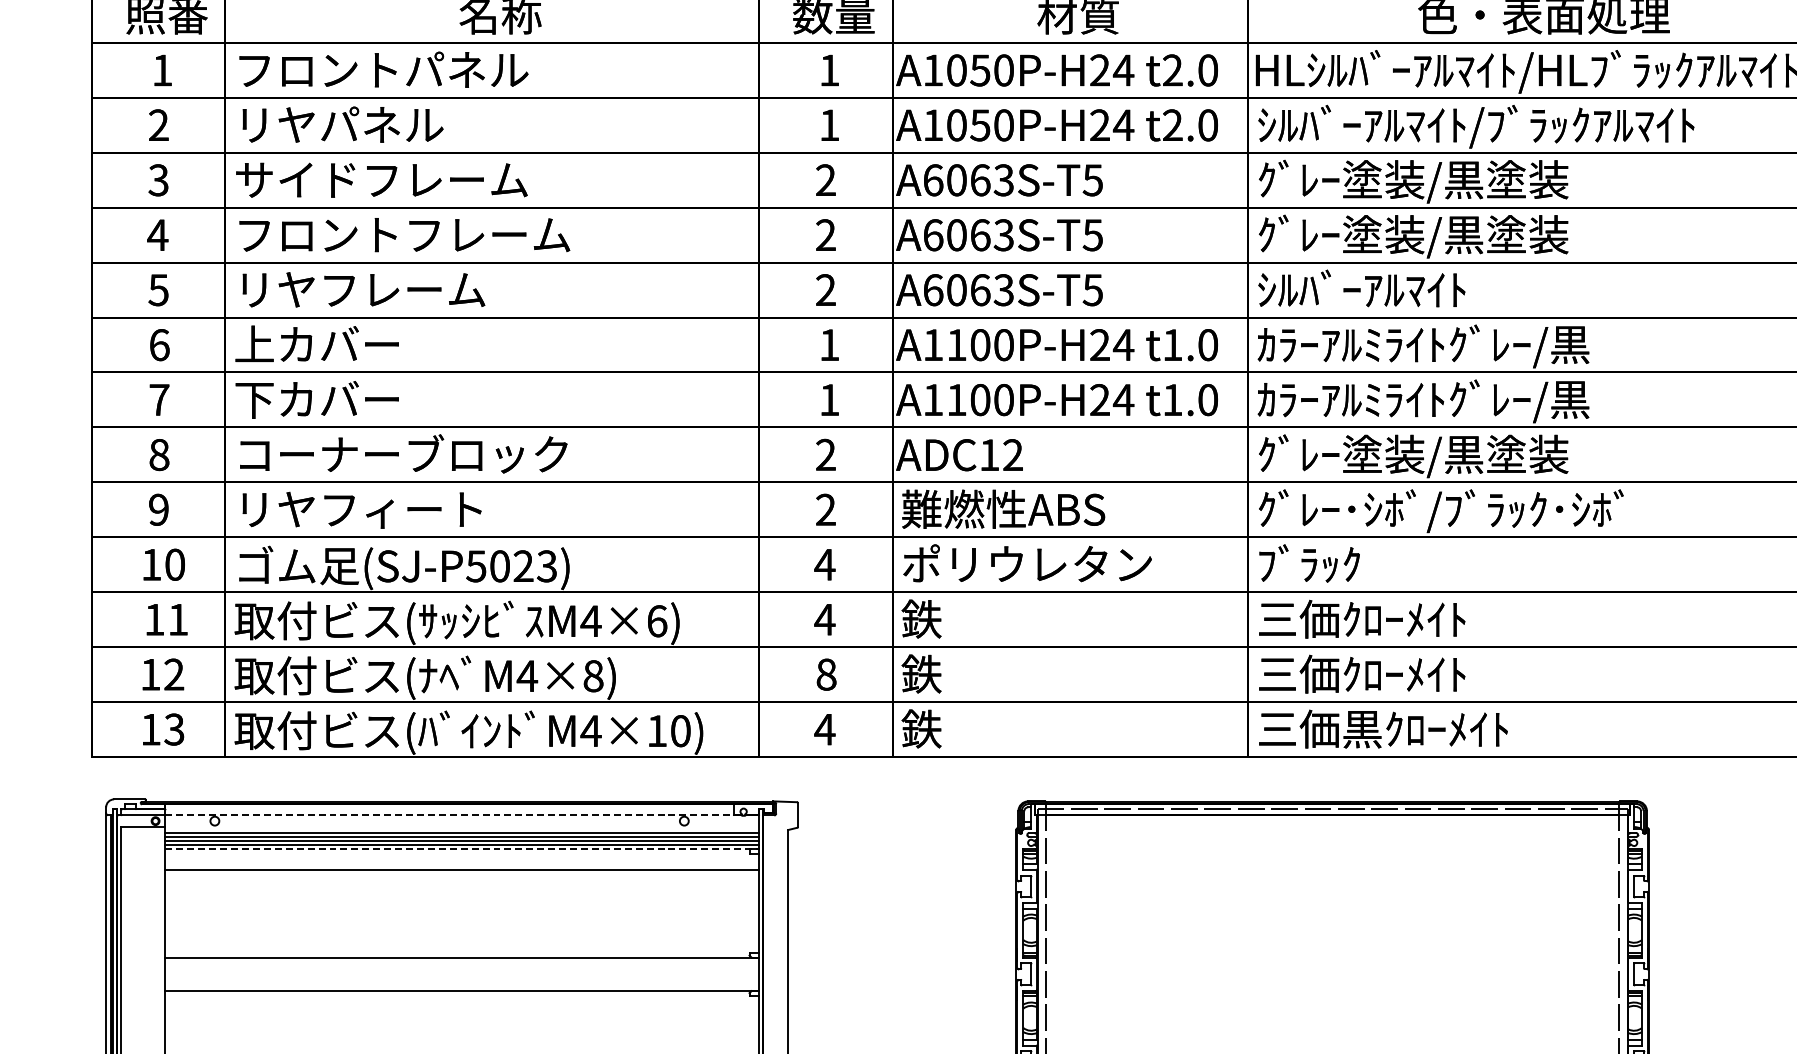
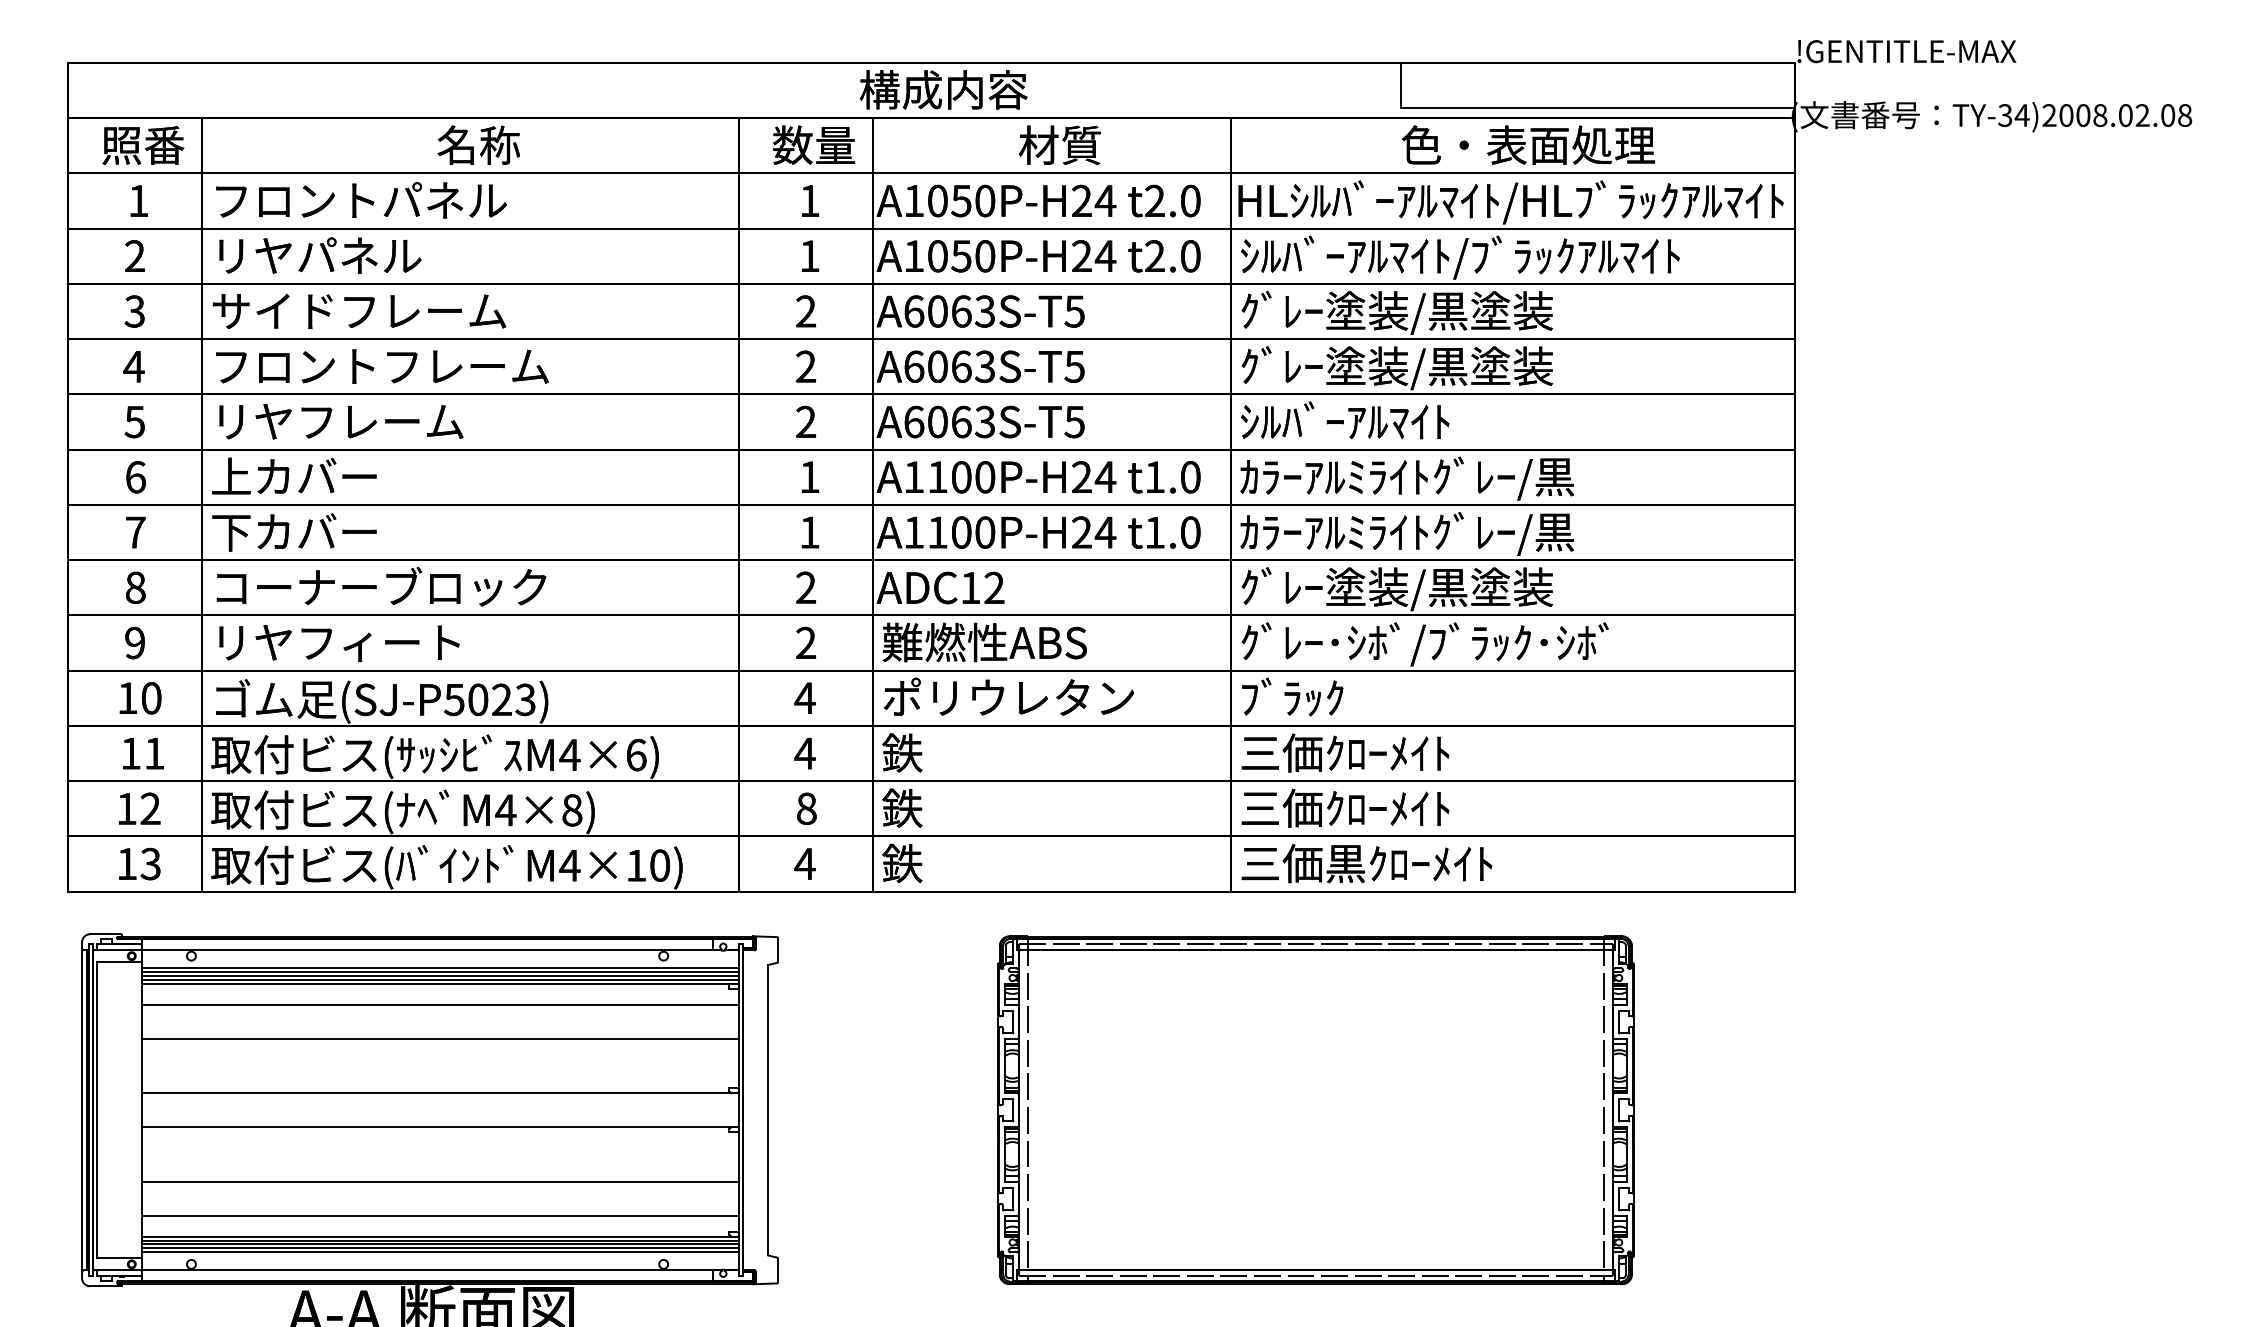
line: (453, 815) -> (431, 950), dashed -> solid
line: (462, 849) -> (440, 984), dashed -> solid
line: (462, 902) -> (440, 1038), added
line: (462, 1045) -> (440, 1181), added

